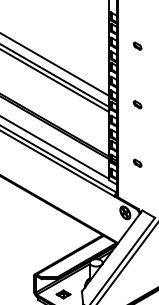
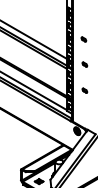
part: (137, 46) -> (83, 39), moved
part: (137, 163) -> (84, 90), moved

